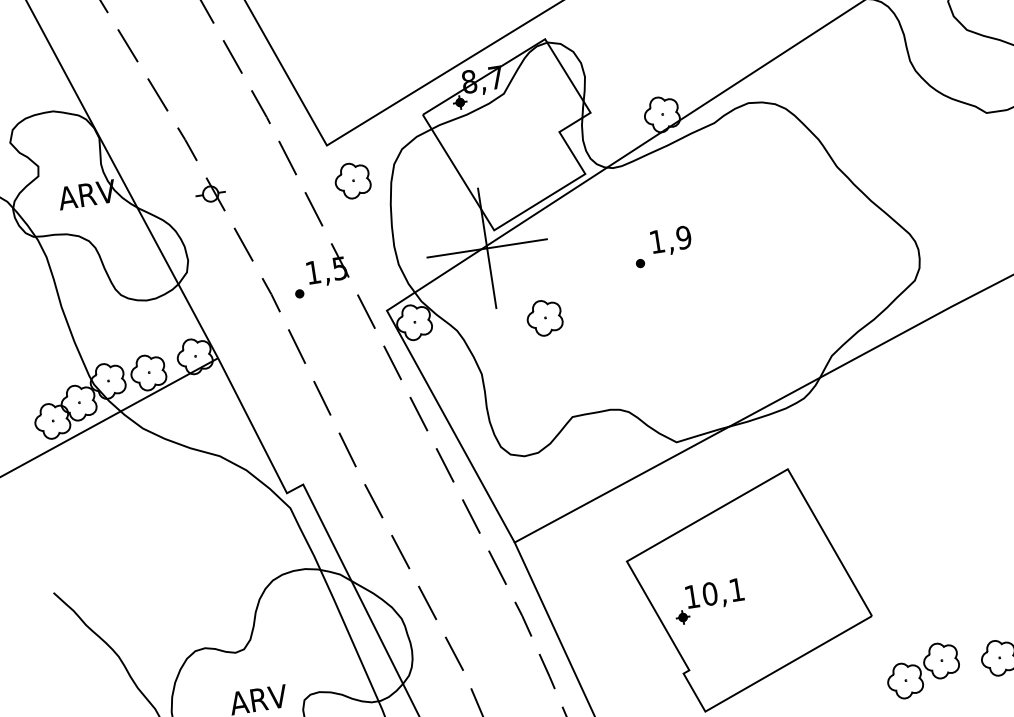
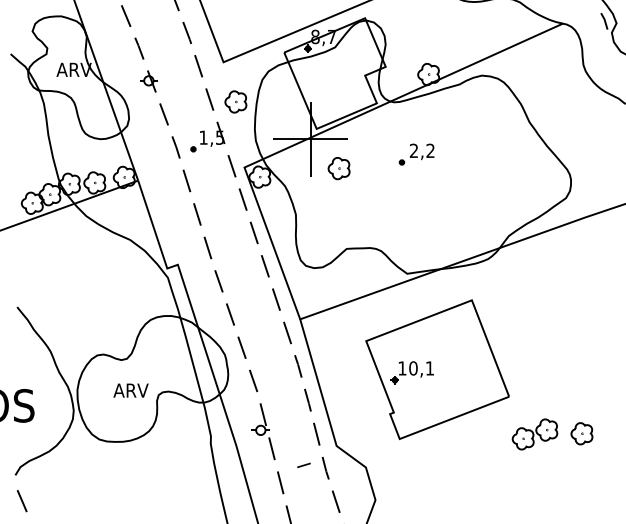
part: (352, 180) -> (235, 101), moved
text: (669, 239) -> (421, 150), 1,9 -> 2,2
part: (543, 318) -> (338, 168), moved

